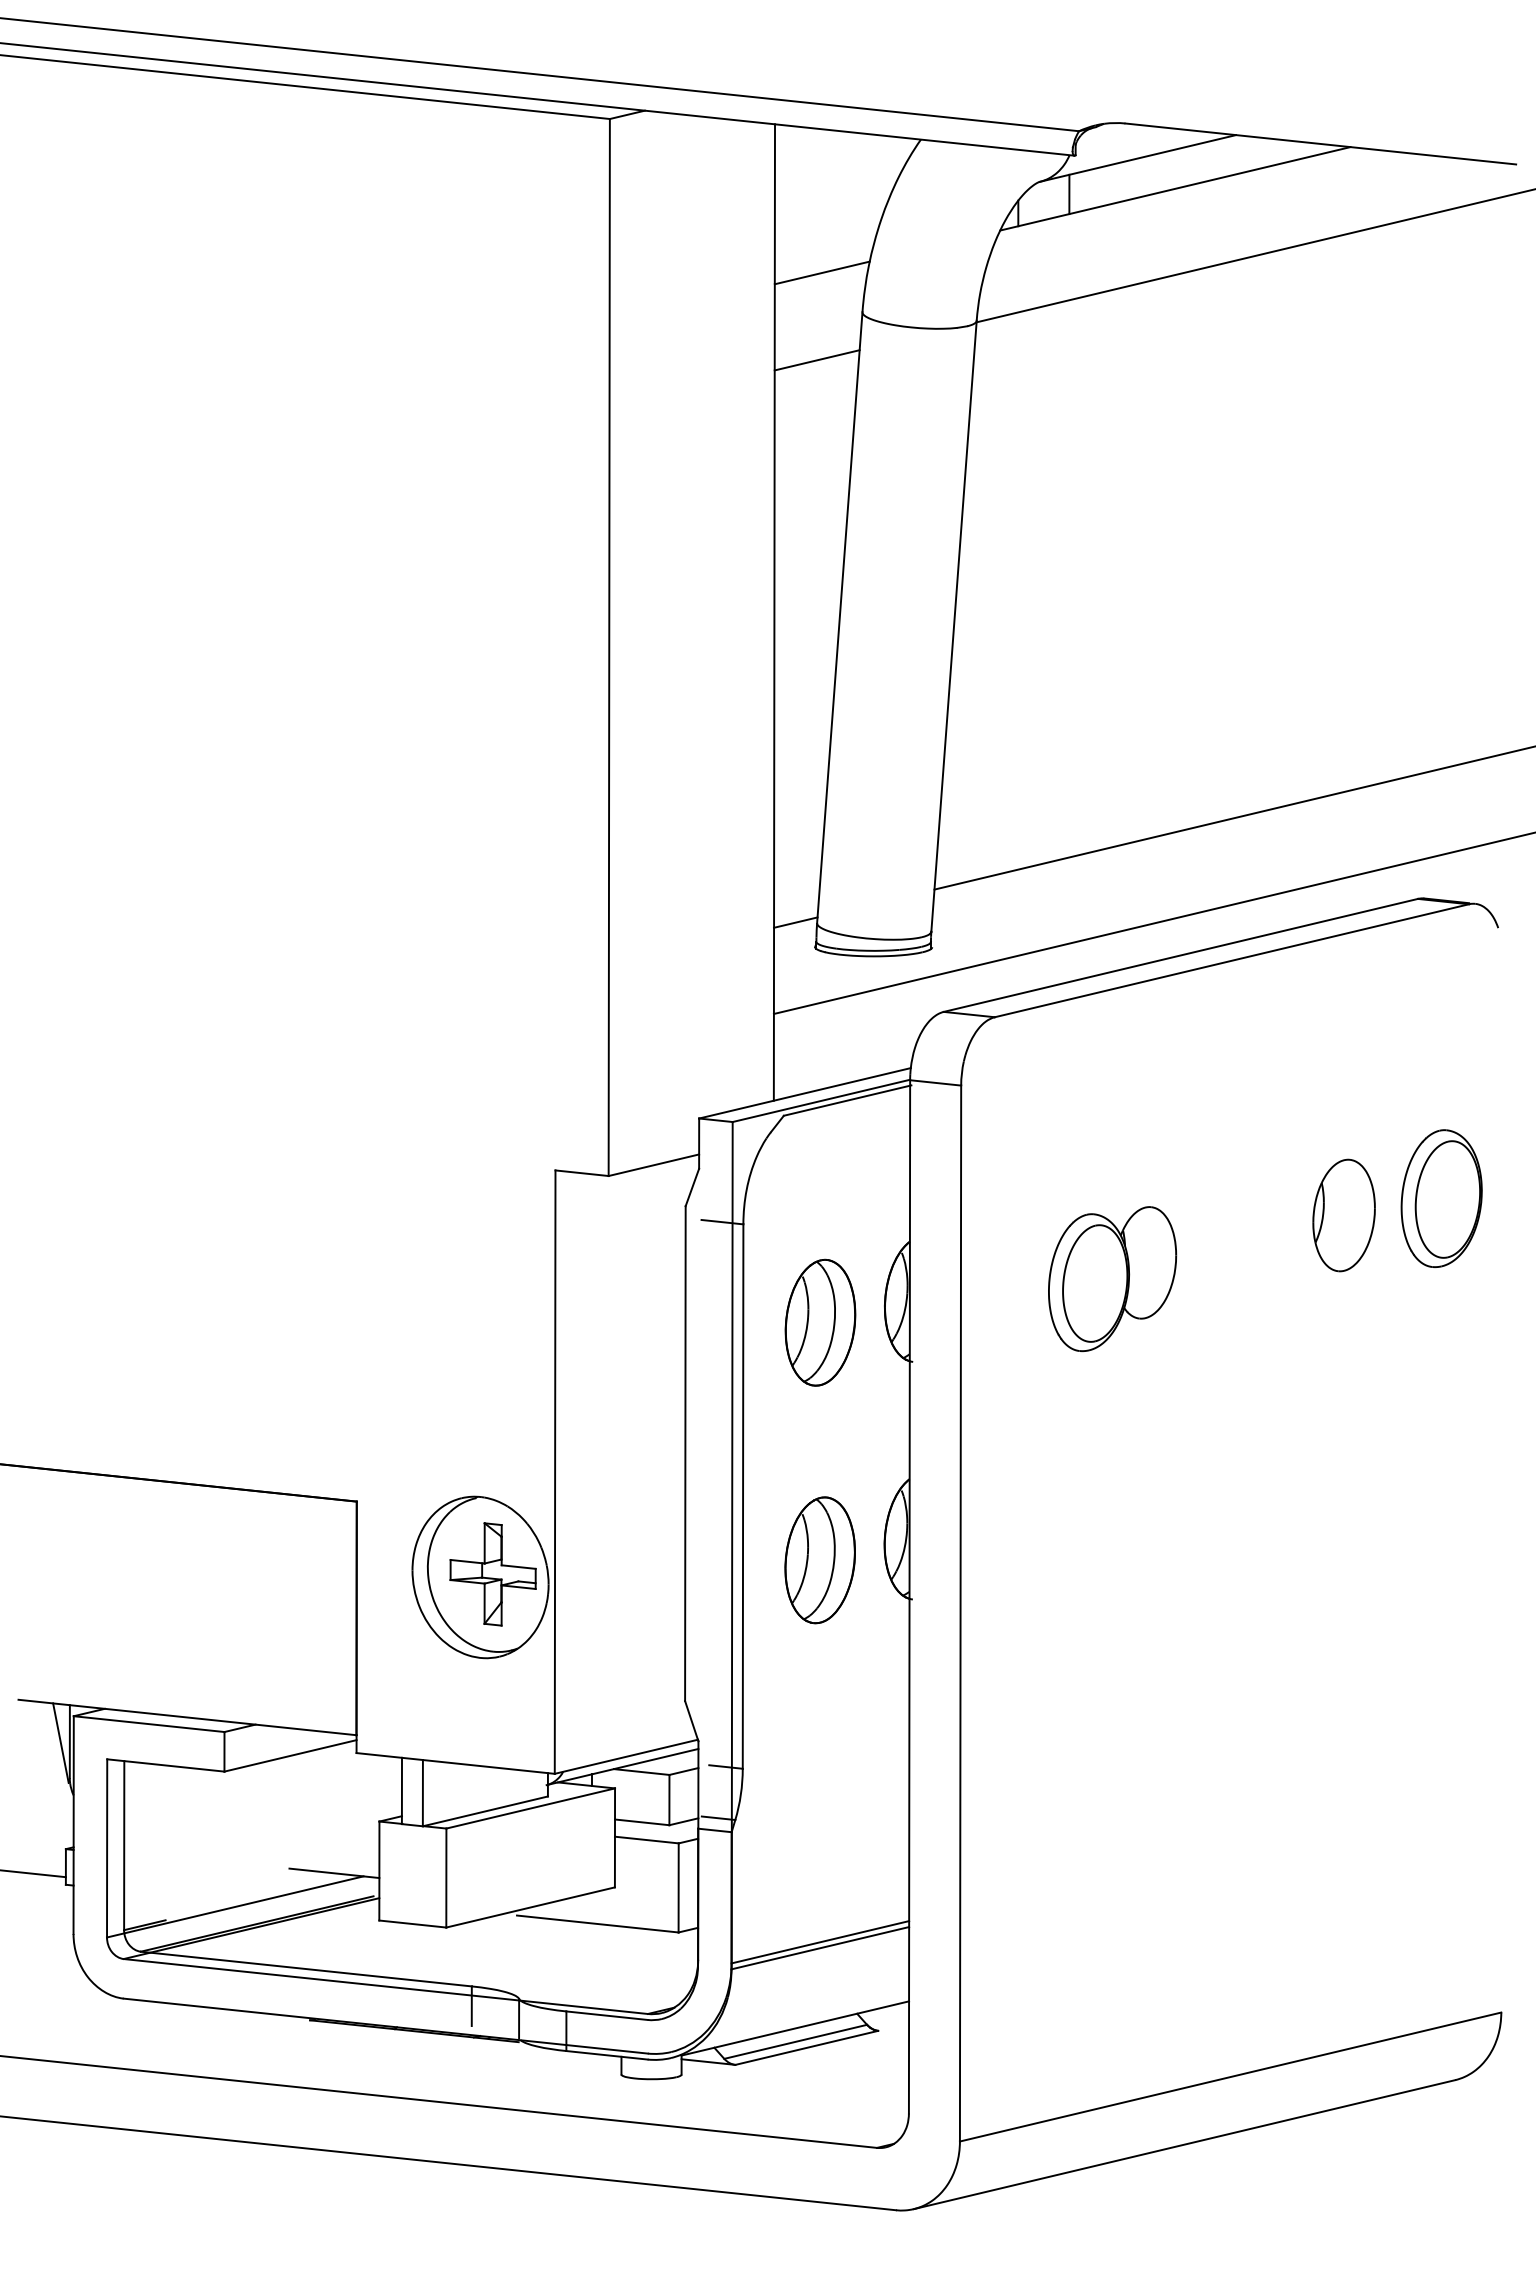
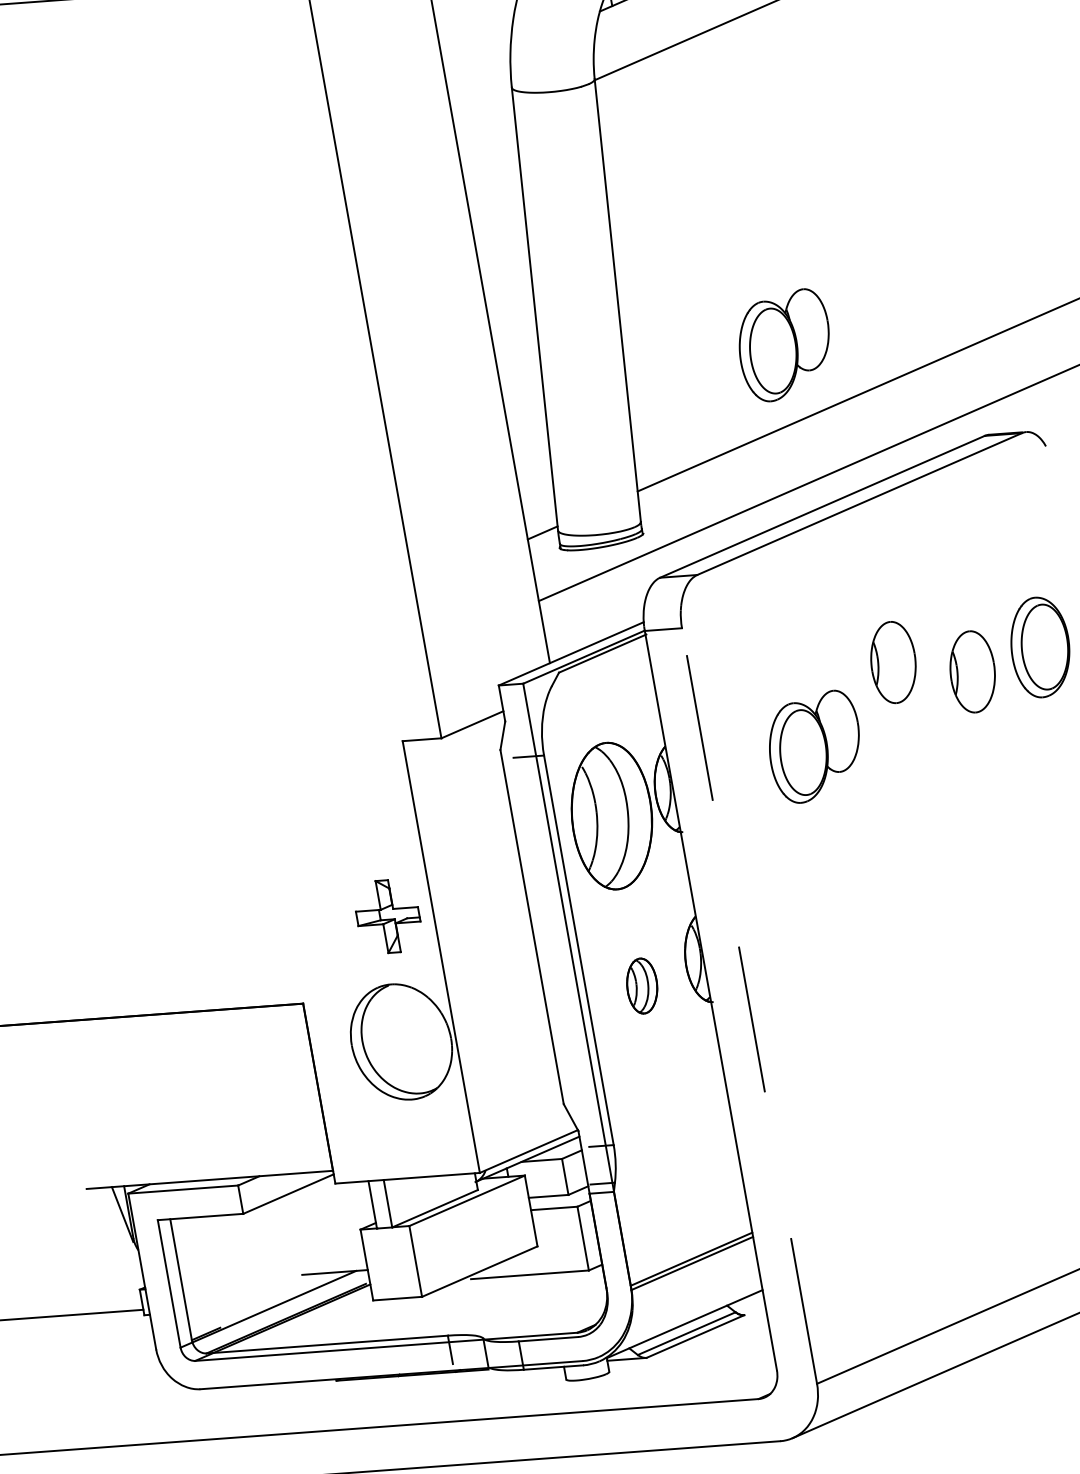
line: (821, 272) -> (477, 64), removed
line: (816, 360) -> (485, 128), removed
part: (1169, 728) -> (785, 345), added
part: (1238, 1183) -> (893, 662), added
part: (820, 1322) -> (611, 815), size x1.6
part: (819, 1560) -> (641, 986), size x0.6
part: (492, 1574) -> (387, 916), moved
line: (960, 1613) -> (749, 1005), solid -> dashed

